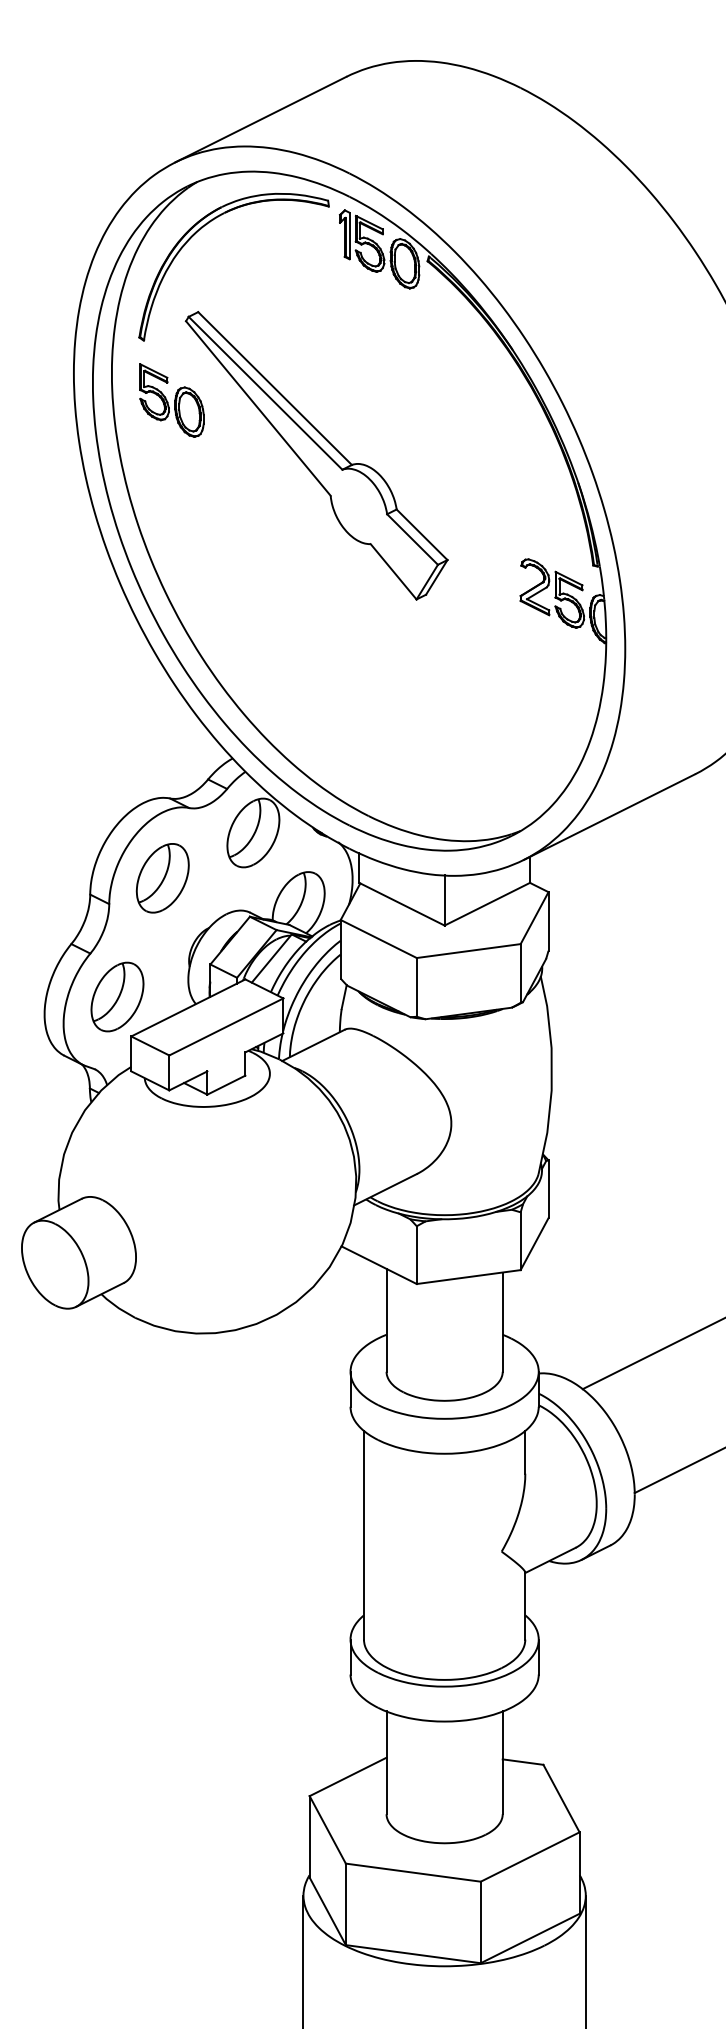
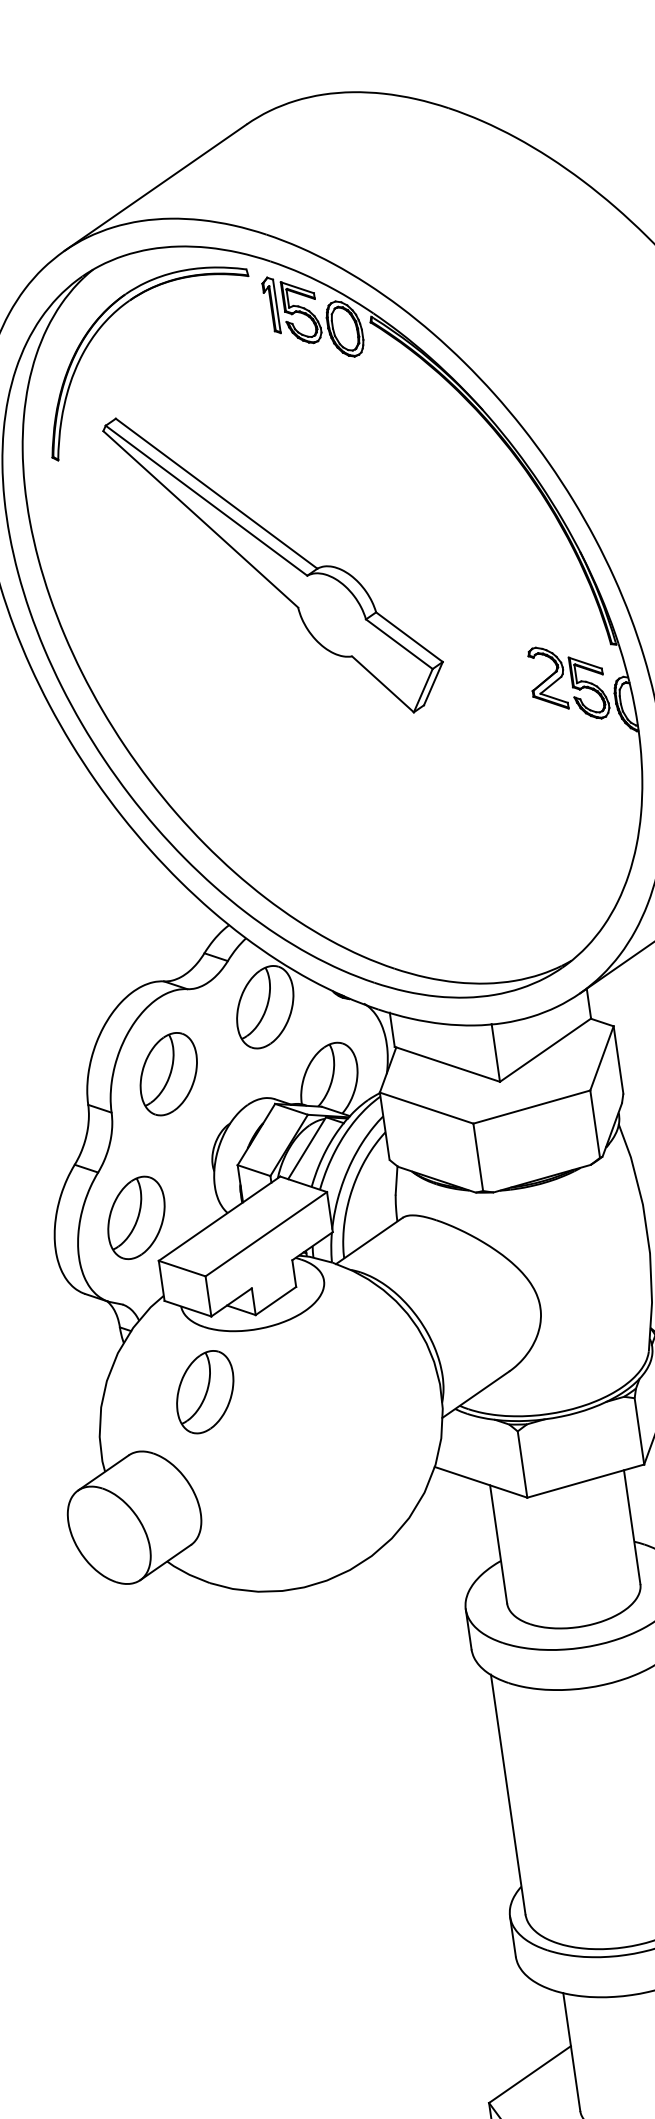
part: (171, 400) -> (99, 524), removed
part: (154, 1154) -> (204, 1392), added

